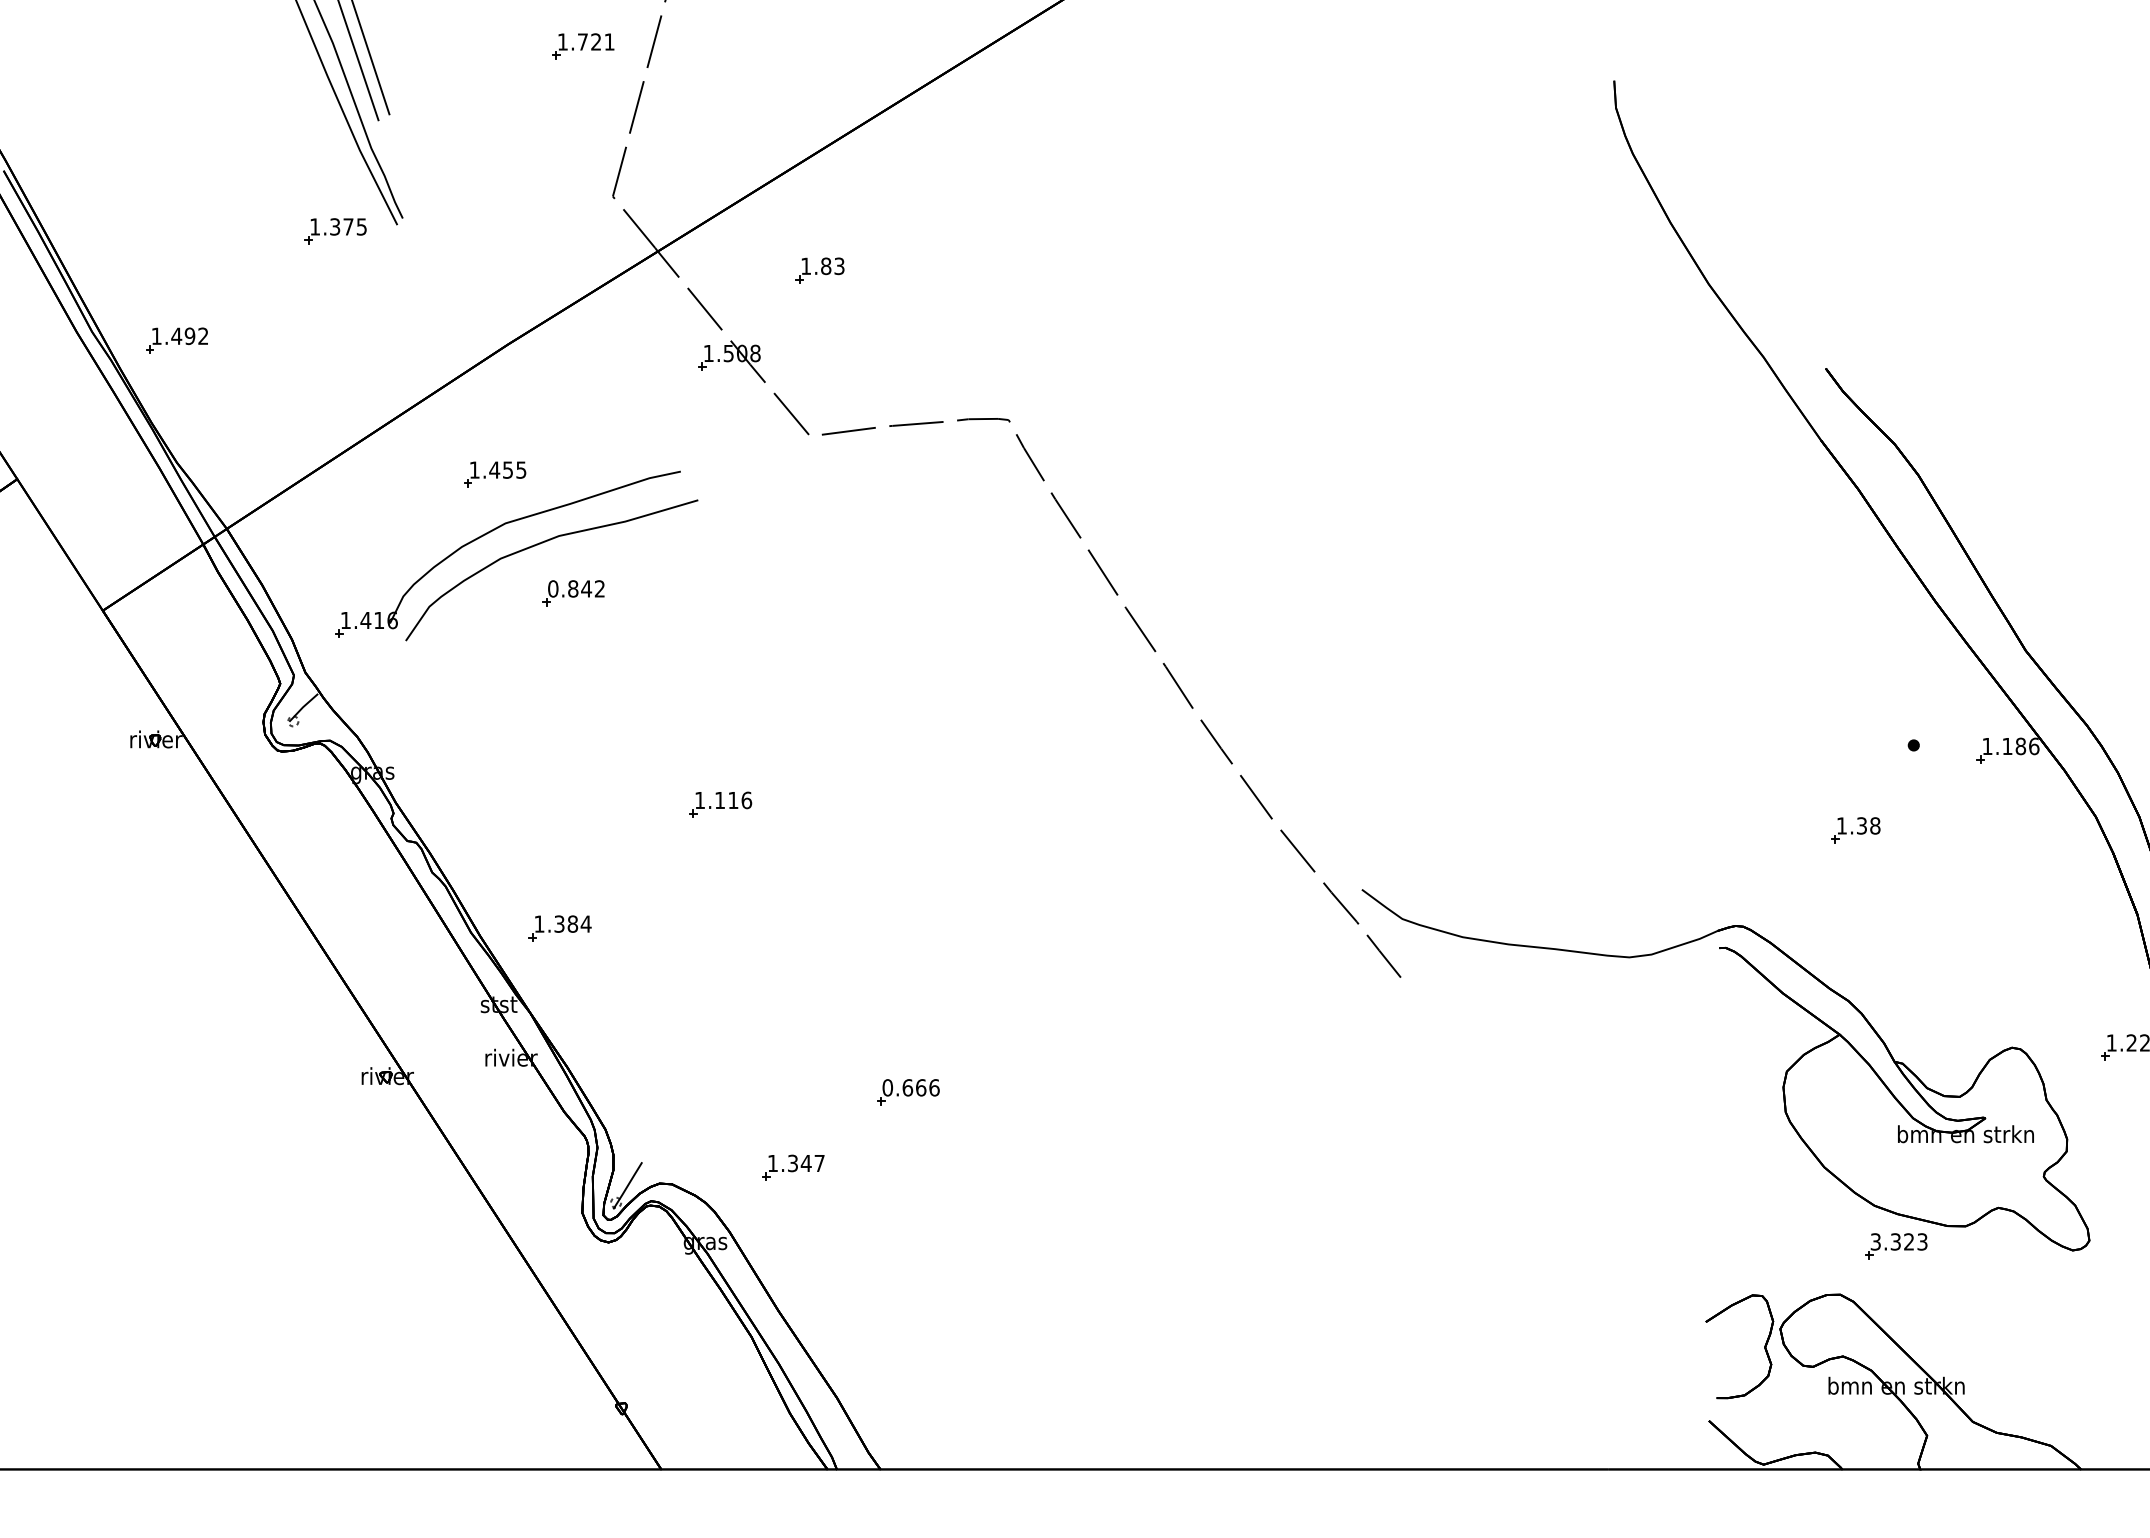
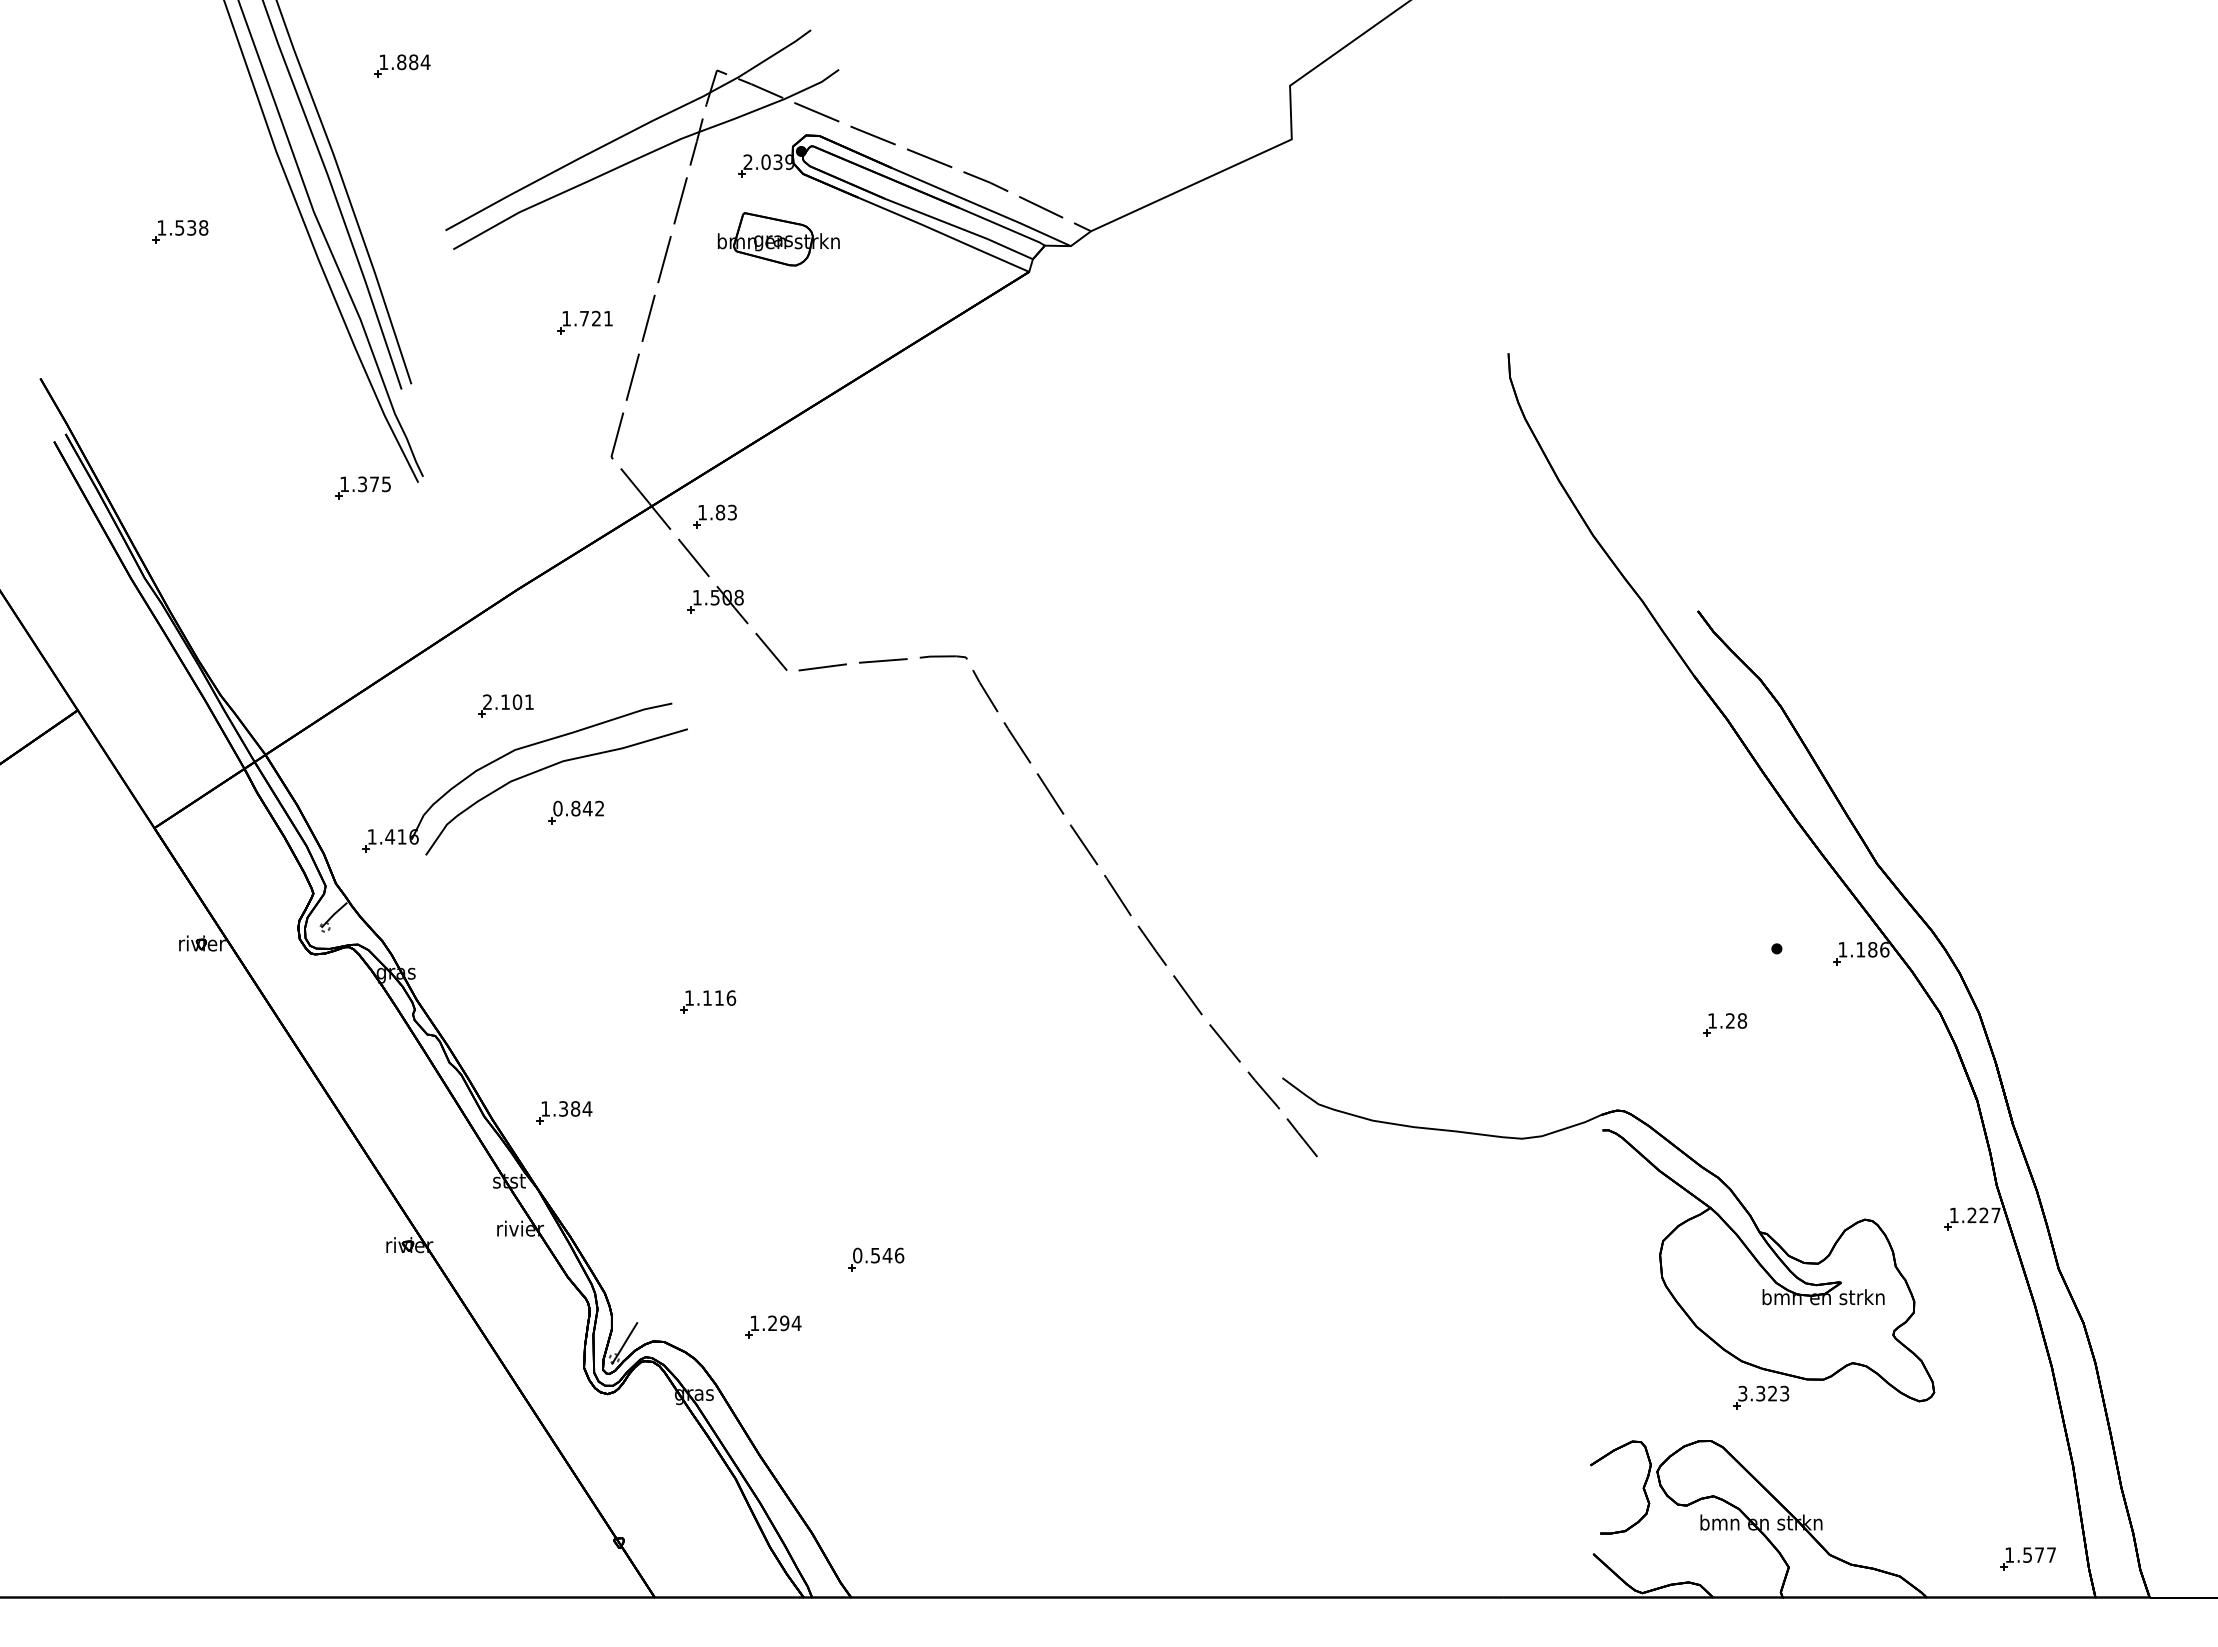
part: (819, 270) -> (714, 516), moved
part: (176, 339) -> (220, 585), removed
text: (498, 470) -> (508, 702), 1.455 -> 2.101
text: (1862, 825) -> (1730, 1020), 1.38 -> 1.28
text: (914, 1087) -> (881, 1255), 0.666 -> 0.546
text: (806, 1163) -> (784, 1323), 1.347 -> 1.294

